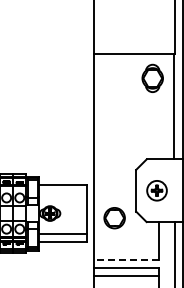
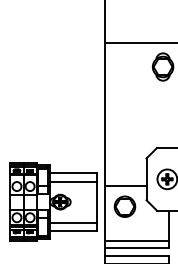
line: (62, 193) -> (72, 182), added
line: (116, 197) -> (126, 186), added
line: (127, 252) -> (137, 241), added
line: (127, 259) -> (137, 248), dashed -> solid

